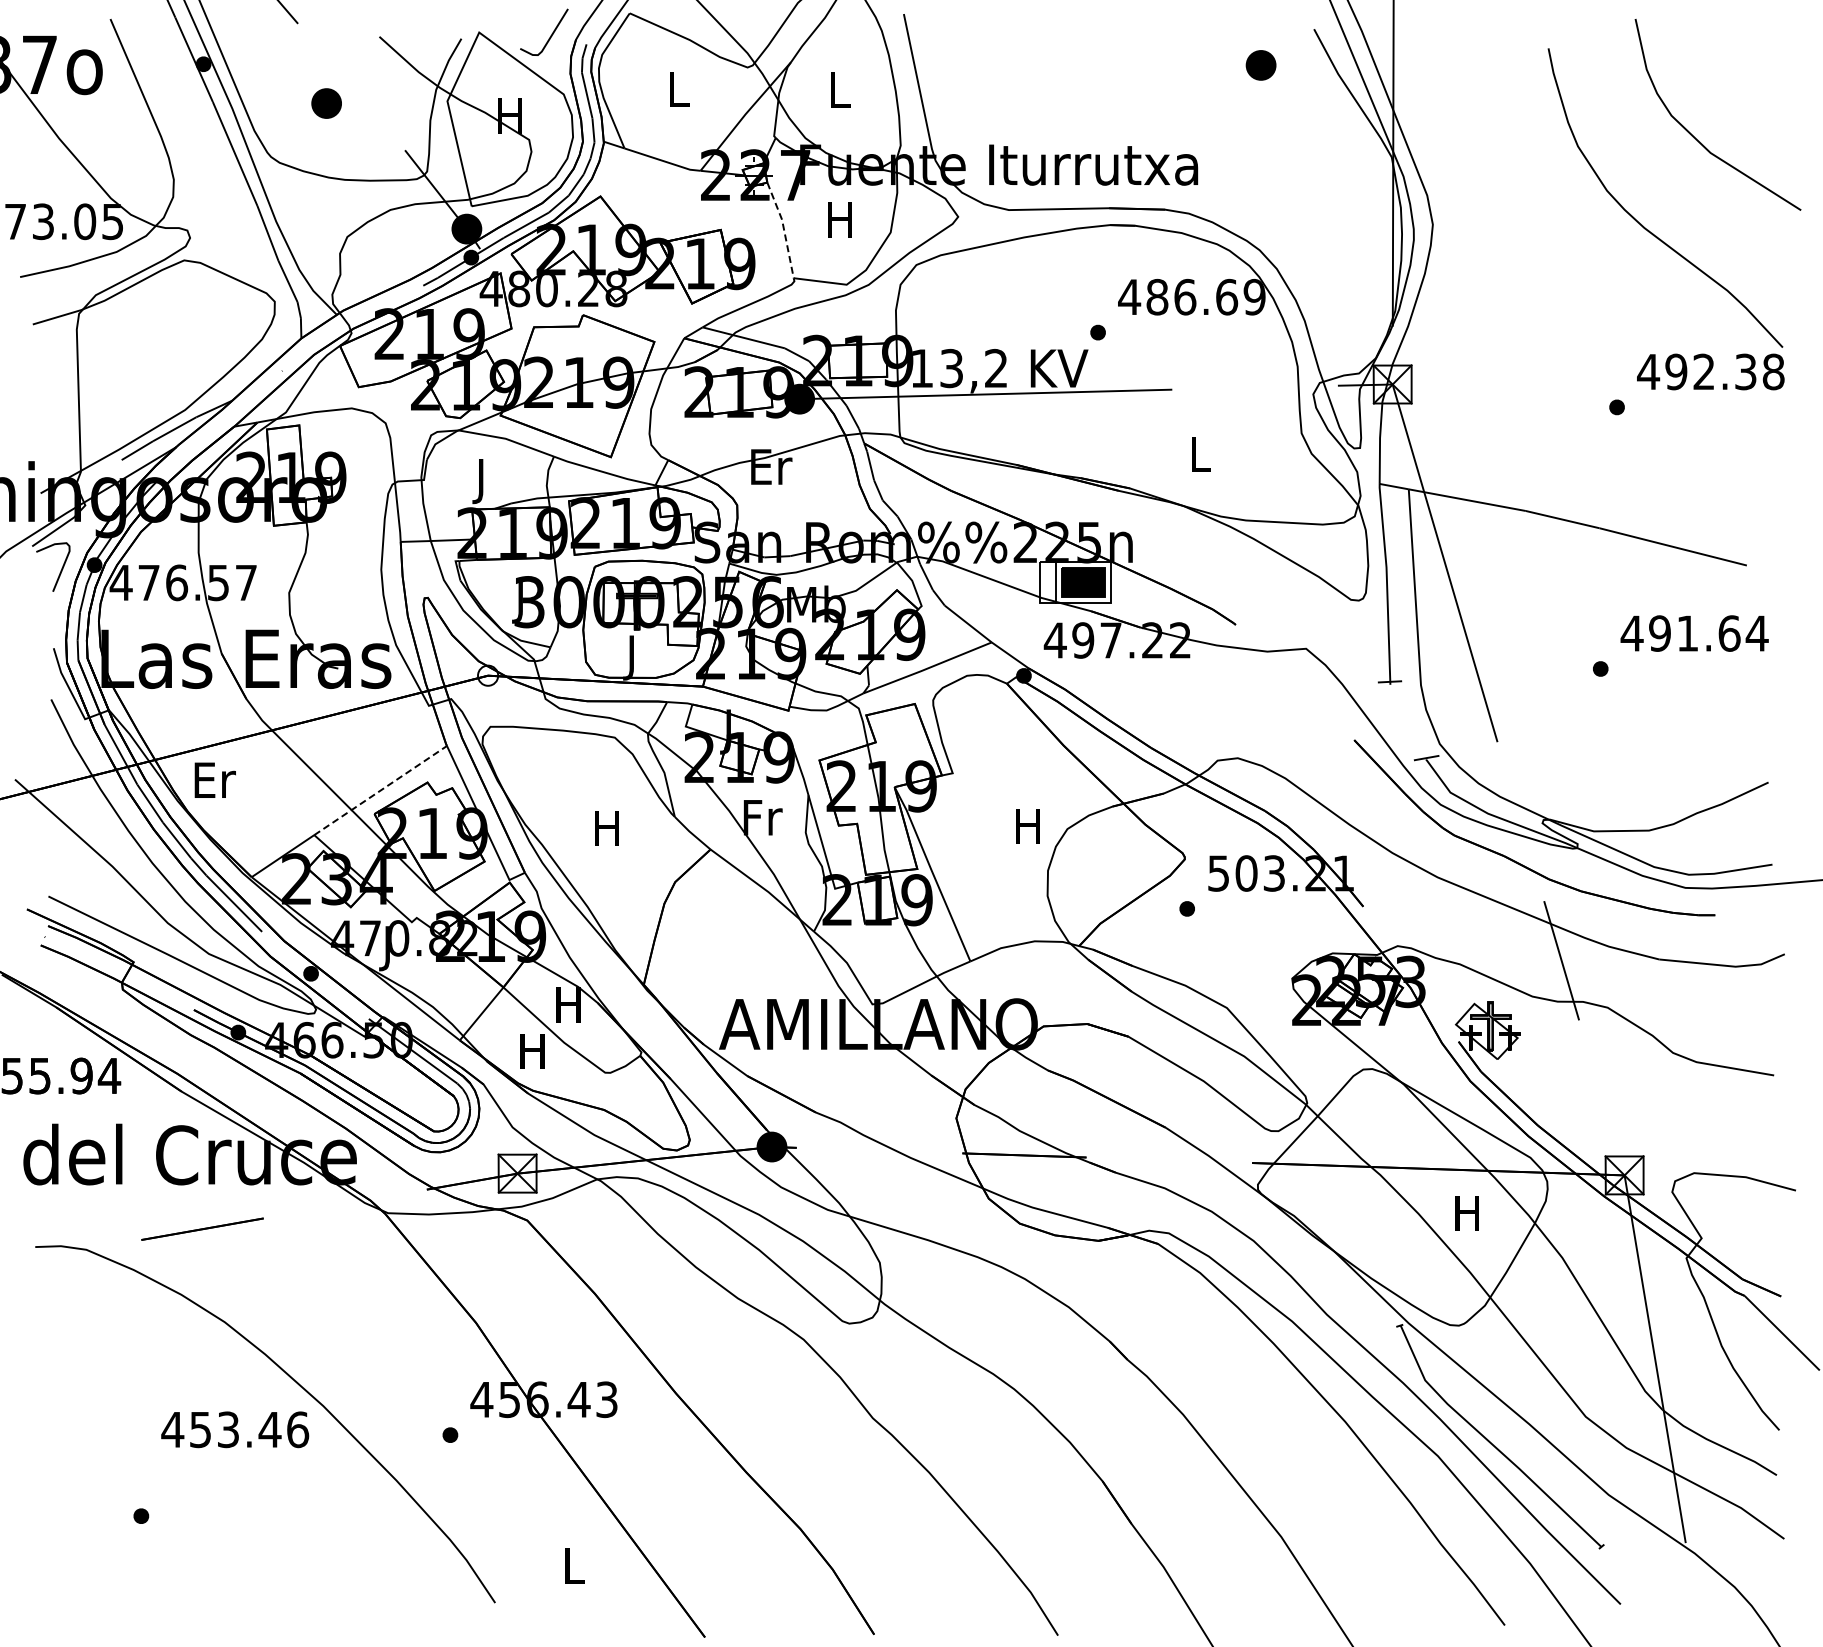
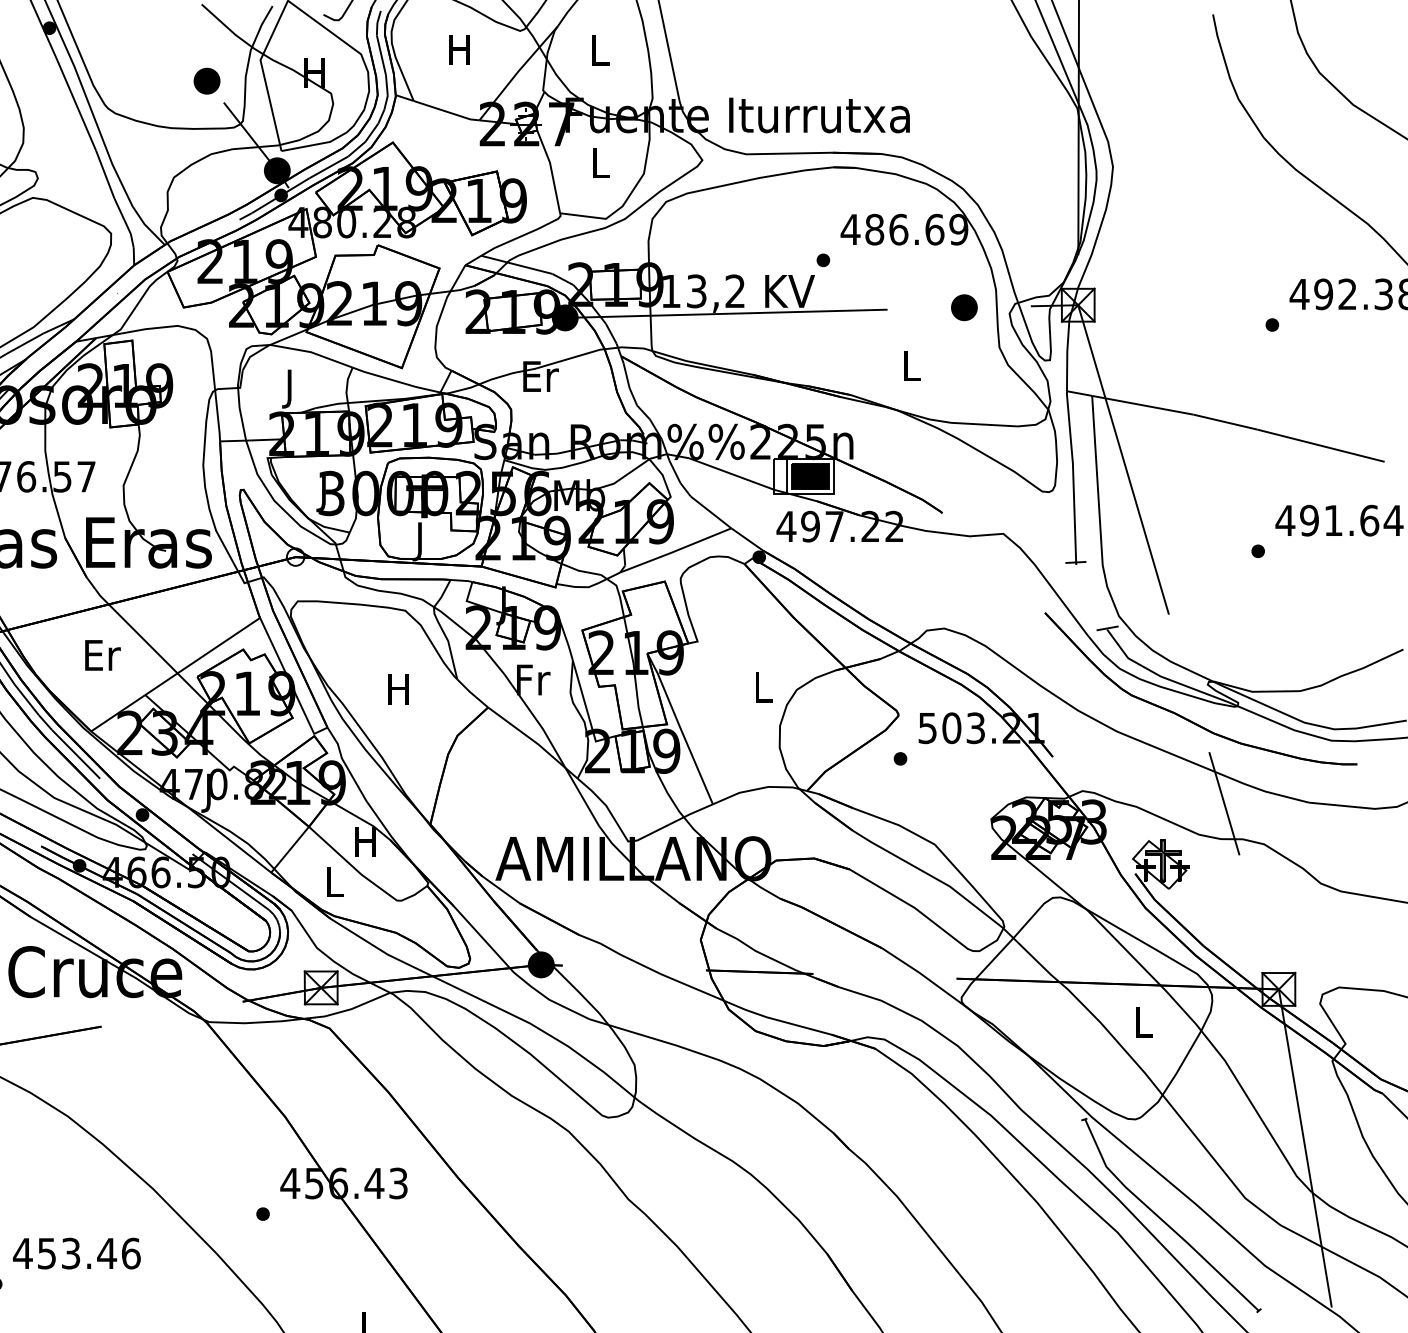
part: (1260, 65) -> (963, 307), moved
text: (677, 89) -> (459, 50), L -> H
part: (326, 103) -> (206, 81), moved
text: (839, 219) -> (599, 162), H -> L
line: (783, 229) -> (551, 171), dashed -> solid
text: (214, 779) -> (102, 654), moved
line: (380, 790) -> (202, 656), dashed -> solid
text: (1027, 826) -> (762, 687), H -> L
text: (532, 1051) -> (334, 882), H -> L
text: (1466, 1213) -> (1142, 1022), H -> L
text: (235, 1429) -> (77, 1253), moved

